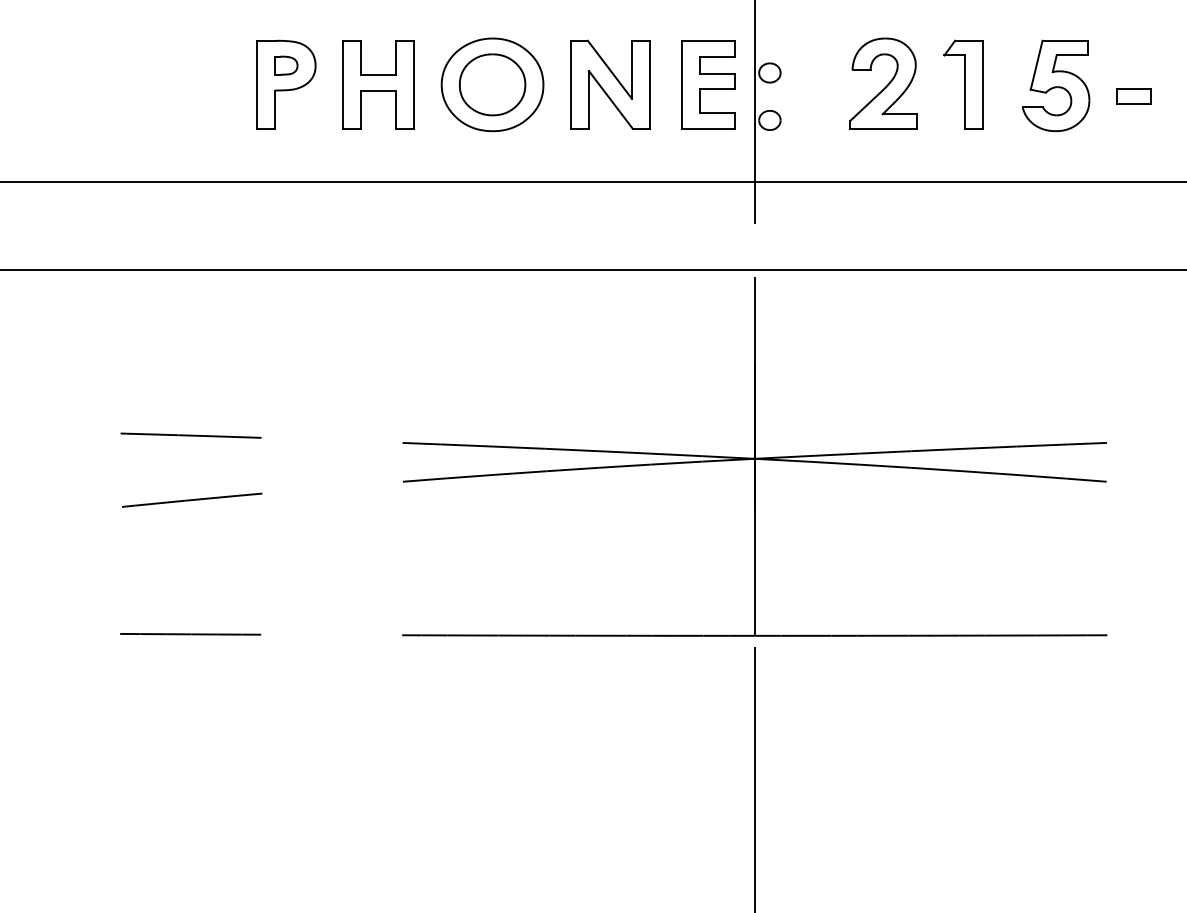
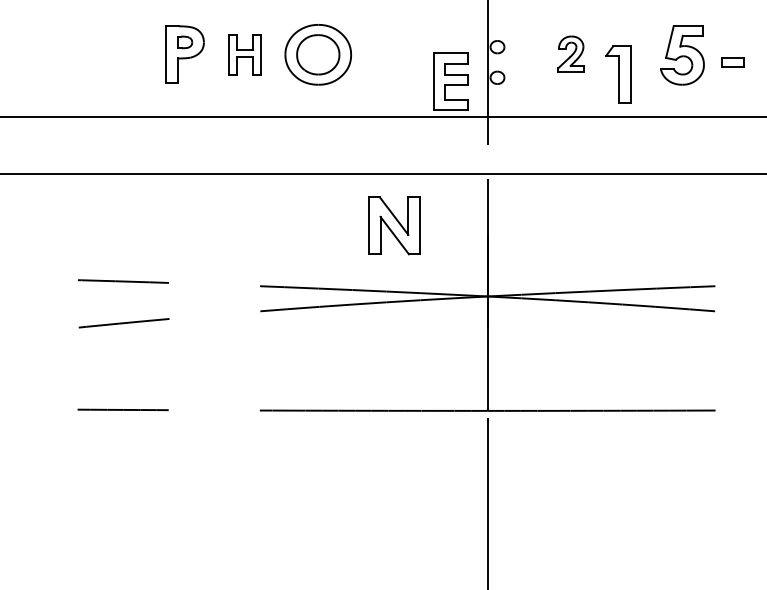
part: (882, 82) -> (570, 53), size x0.6
part: (378, 84) -> (244, 54), size x0.7
part: (610, 84) -> (394, 225), moved
part: (708, 84) -> (450, 81), moved
part: (963, 84) -> (618, 74), moved

